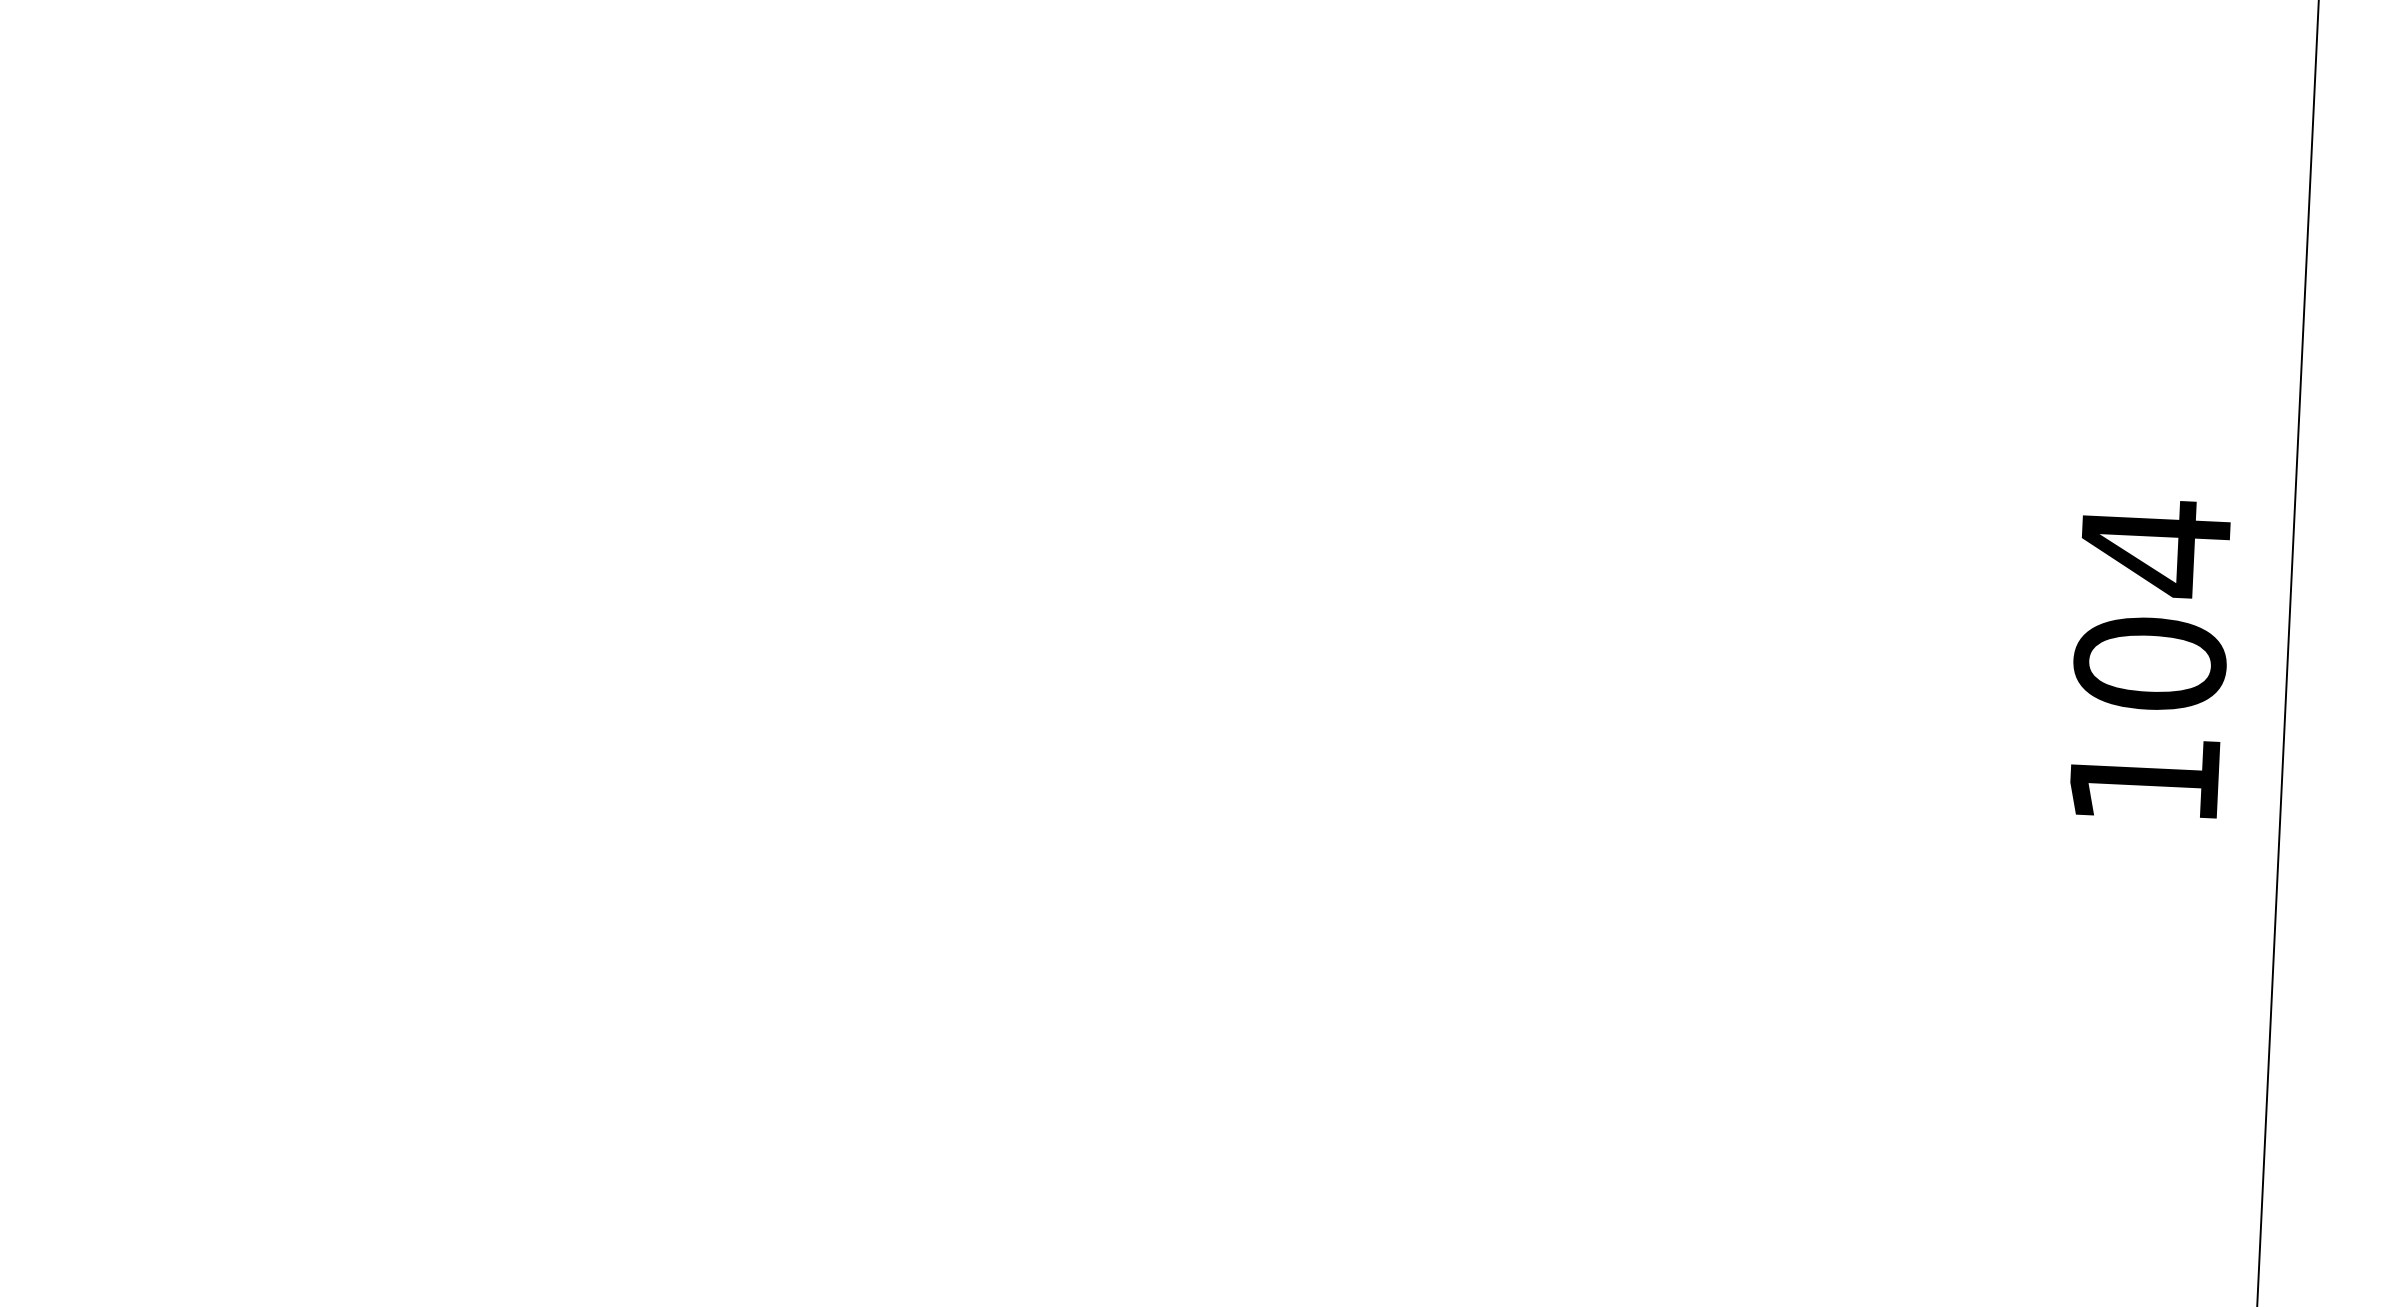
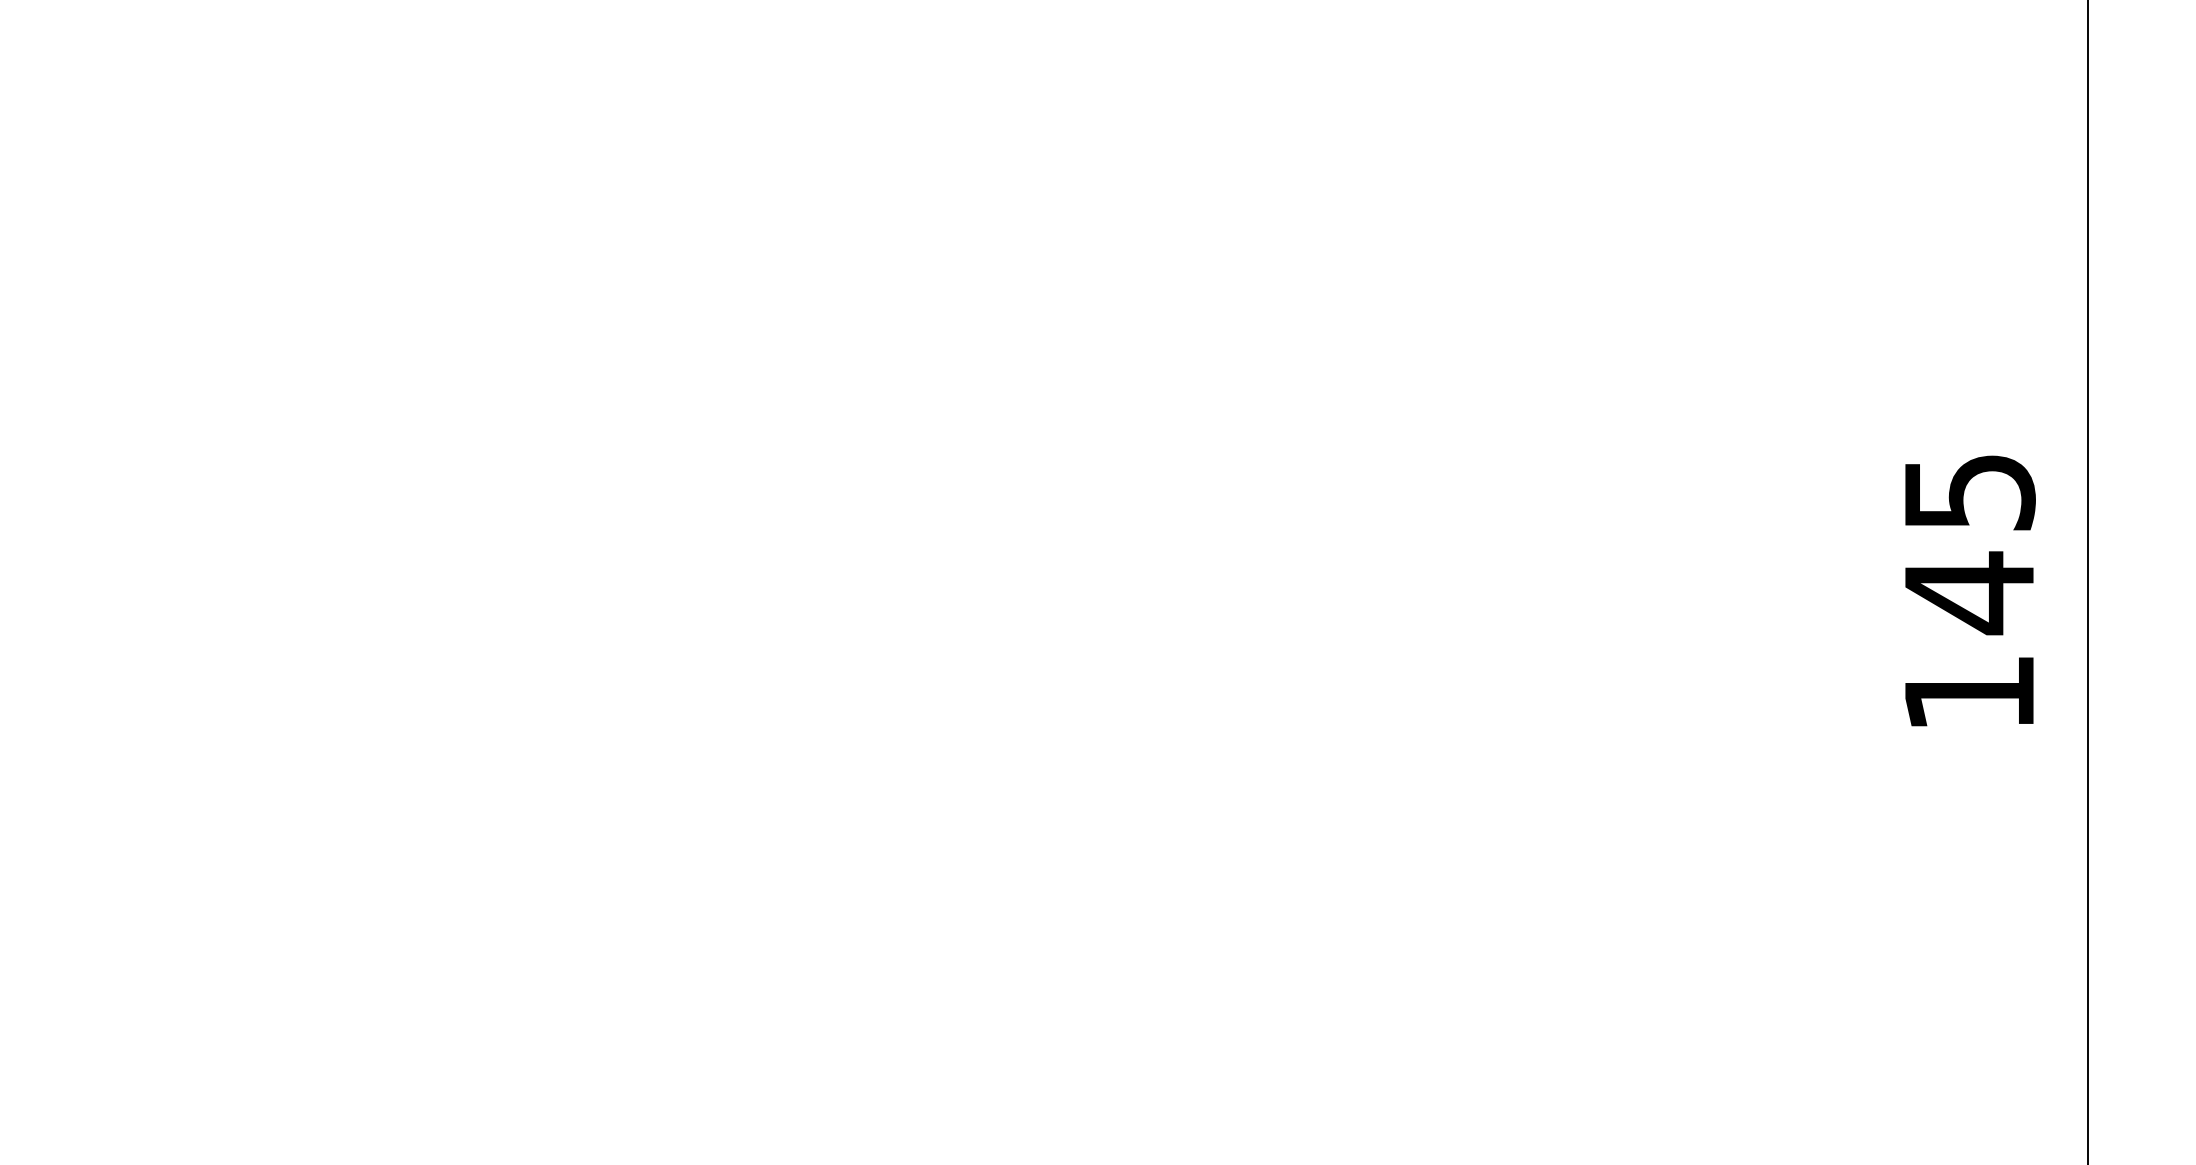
text: (2152, 605) -> (1969, 542), 104 -> 145

